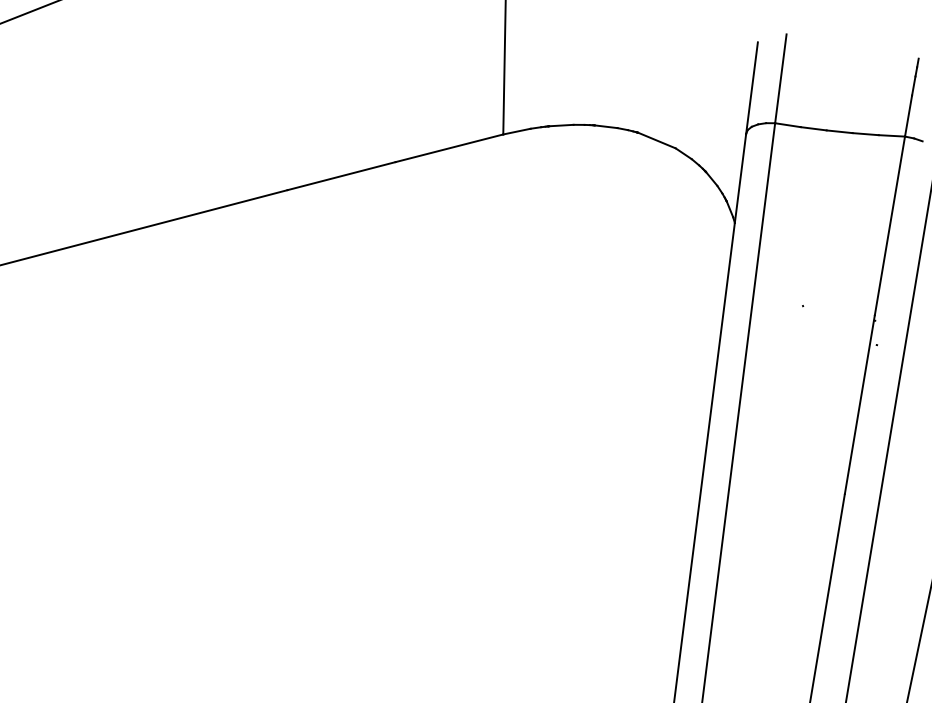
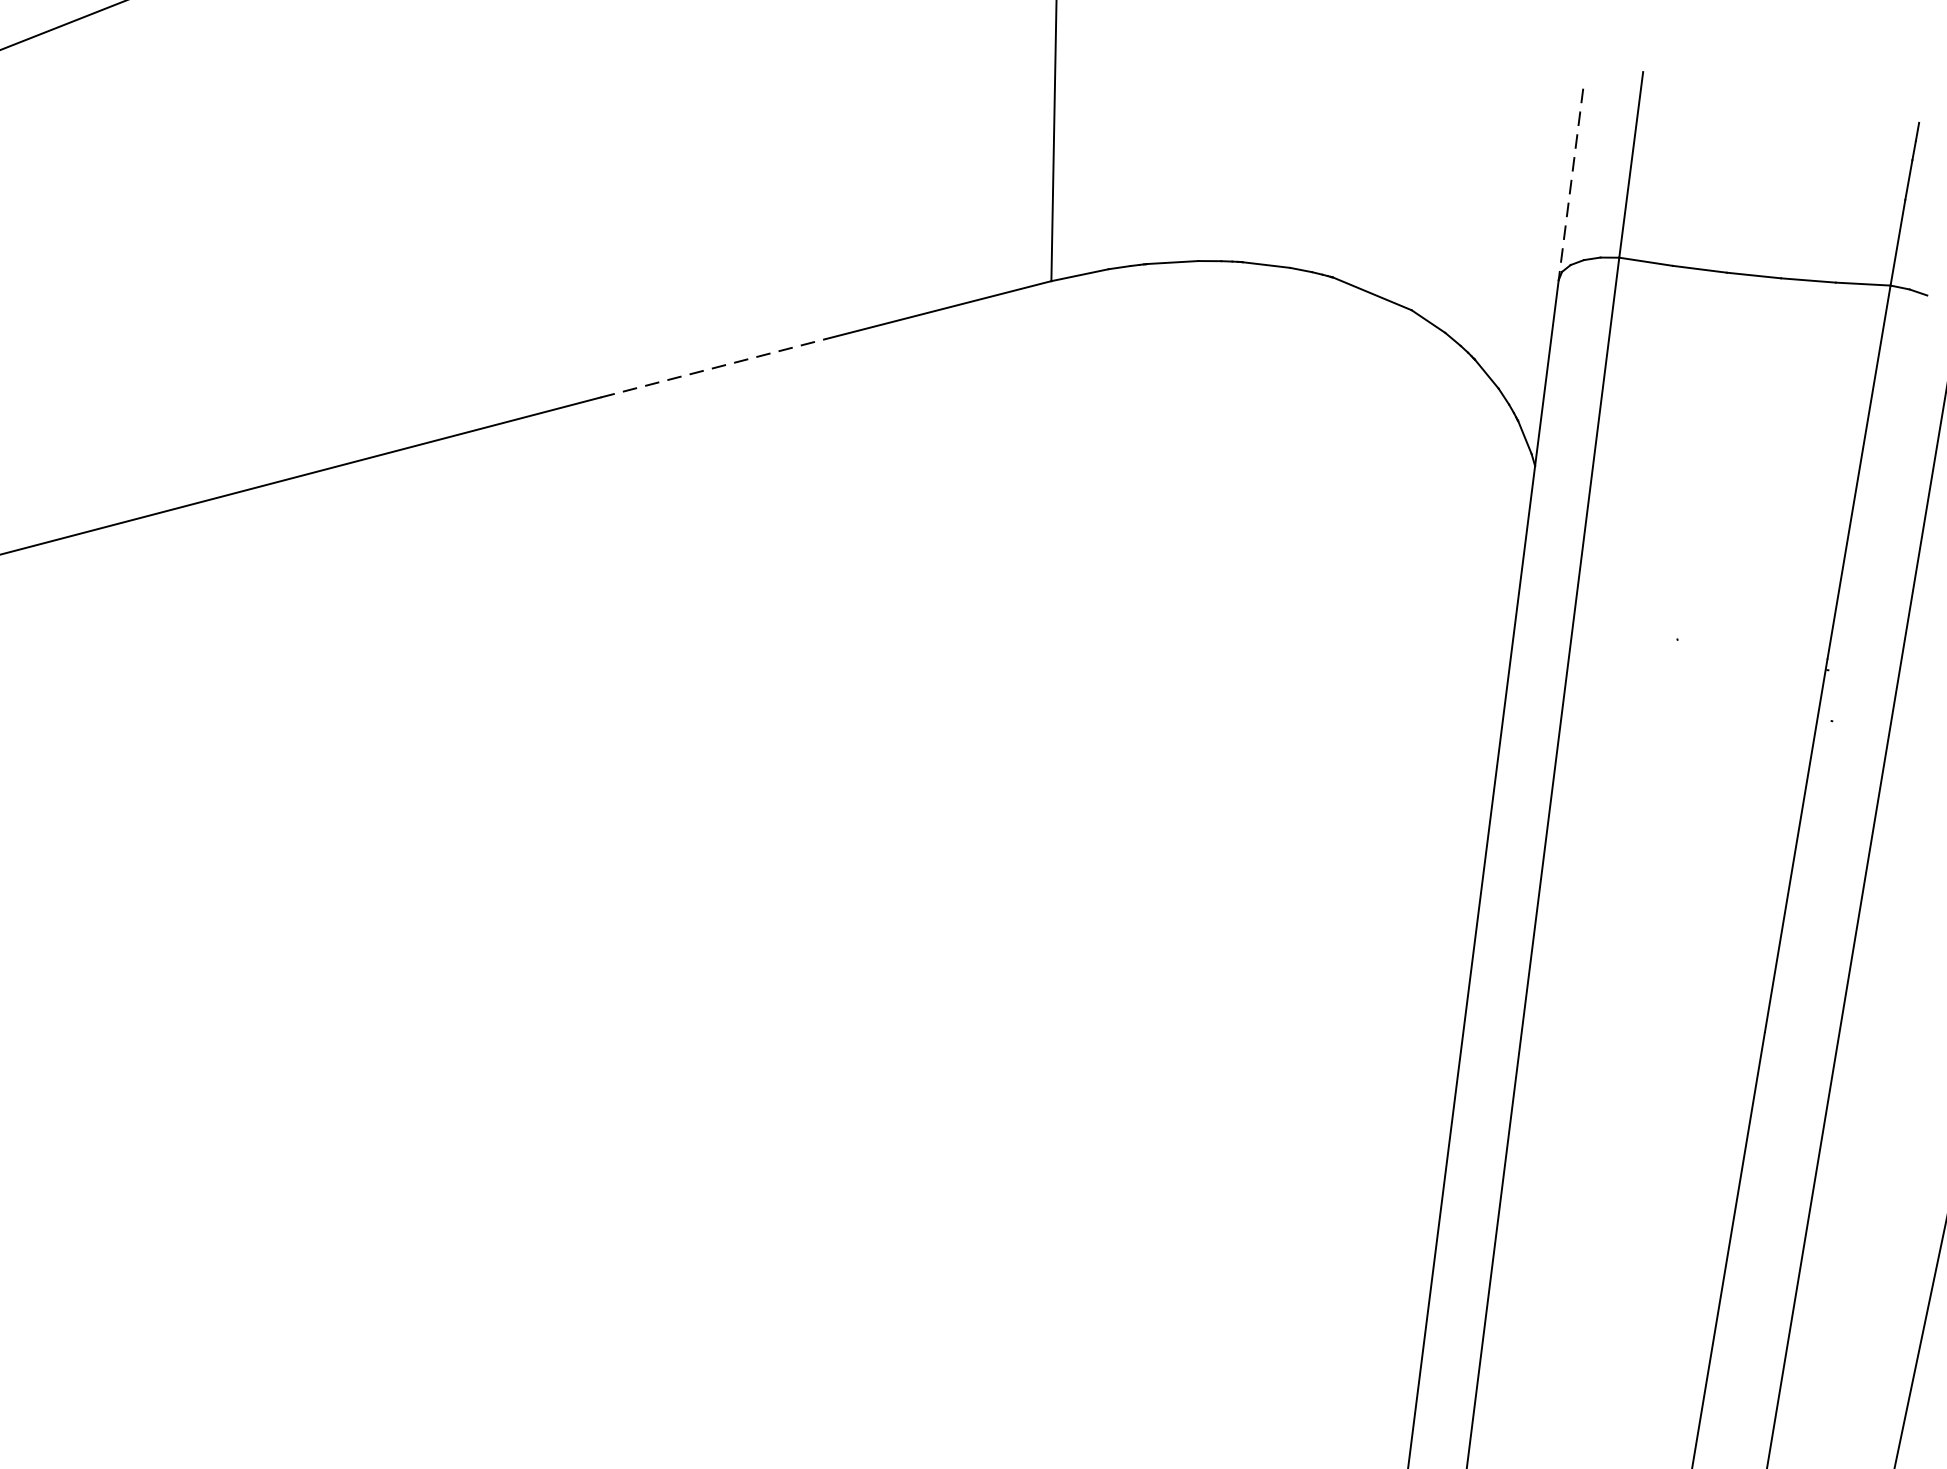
line: (751, 88) -> (1569, 185), solid -> dashed
line: (341, 176) -> (713, 368), solid -> dashed

